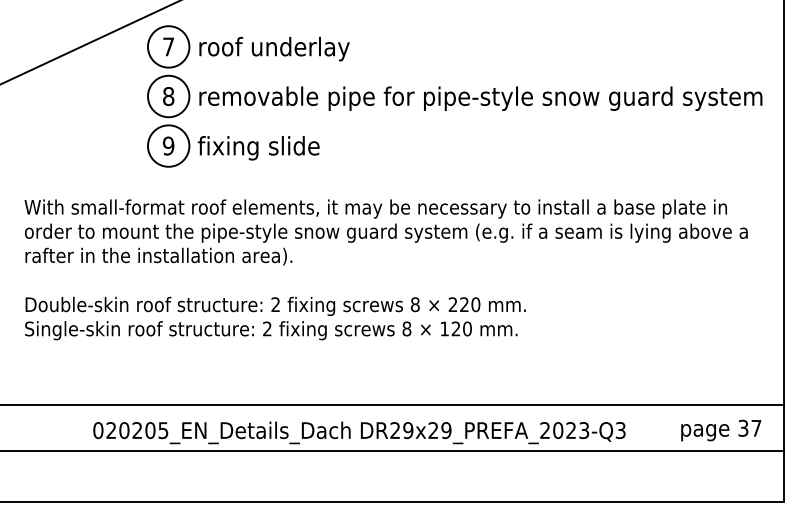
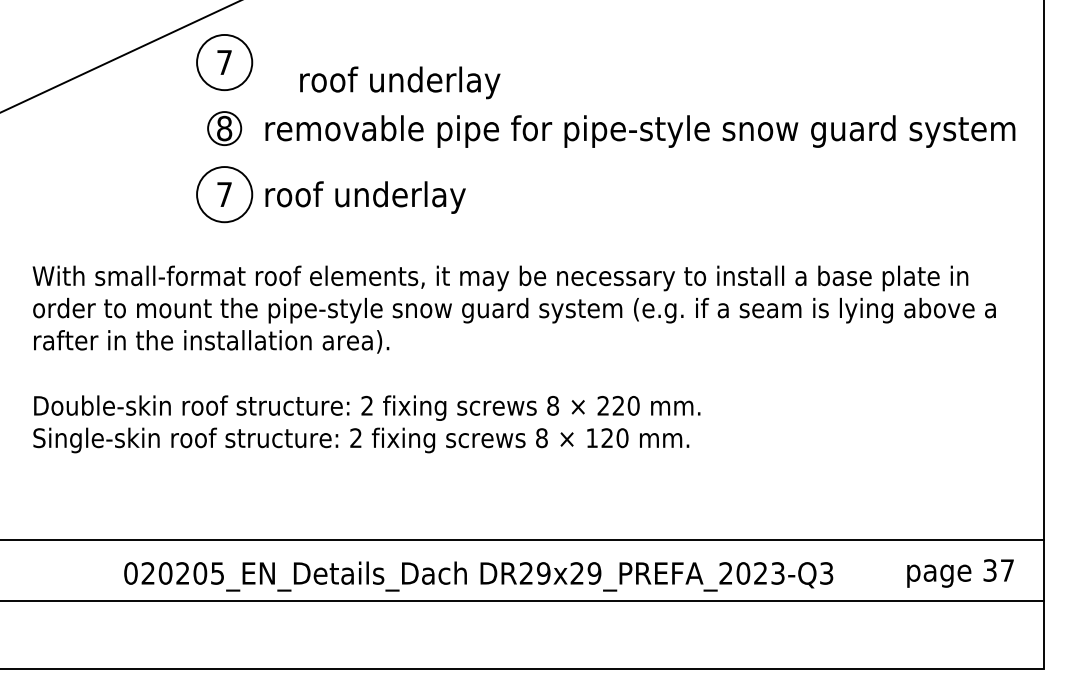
text: (274, 49) -> (400, 83), moved
circle: (168, 96) -> (224, 128), size x0.6
text: (168, 145) -> (224, 193), 9 -> 7
text: (273, 148) -> (364, 197), fixing slide -> roof underlay

